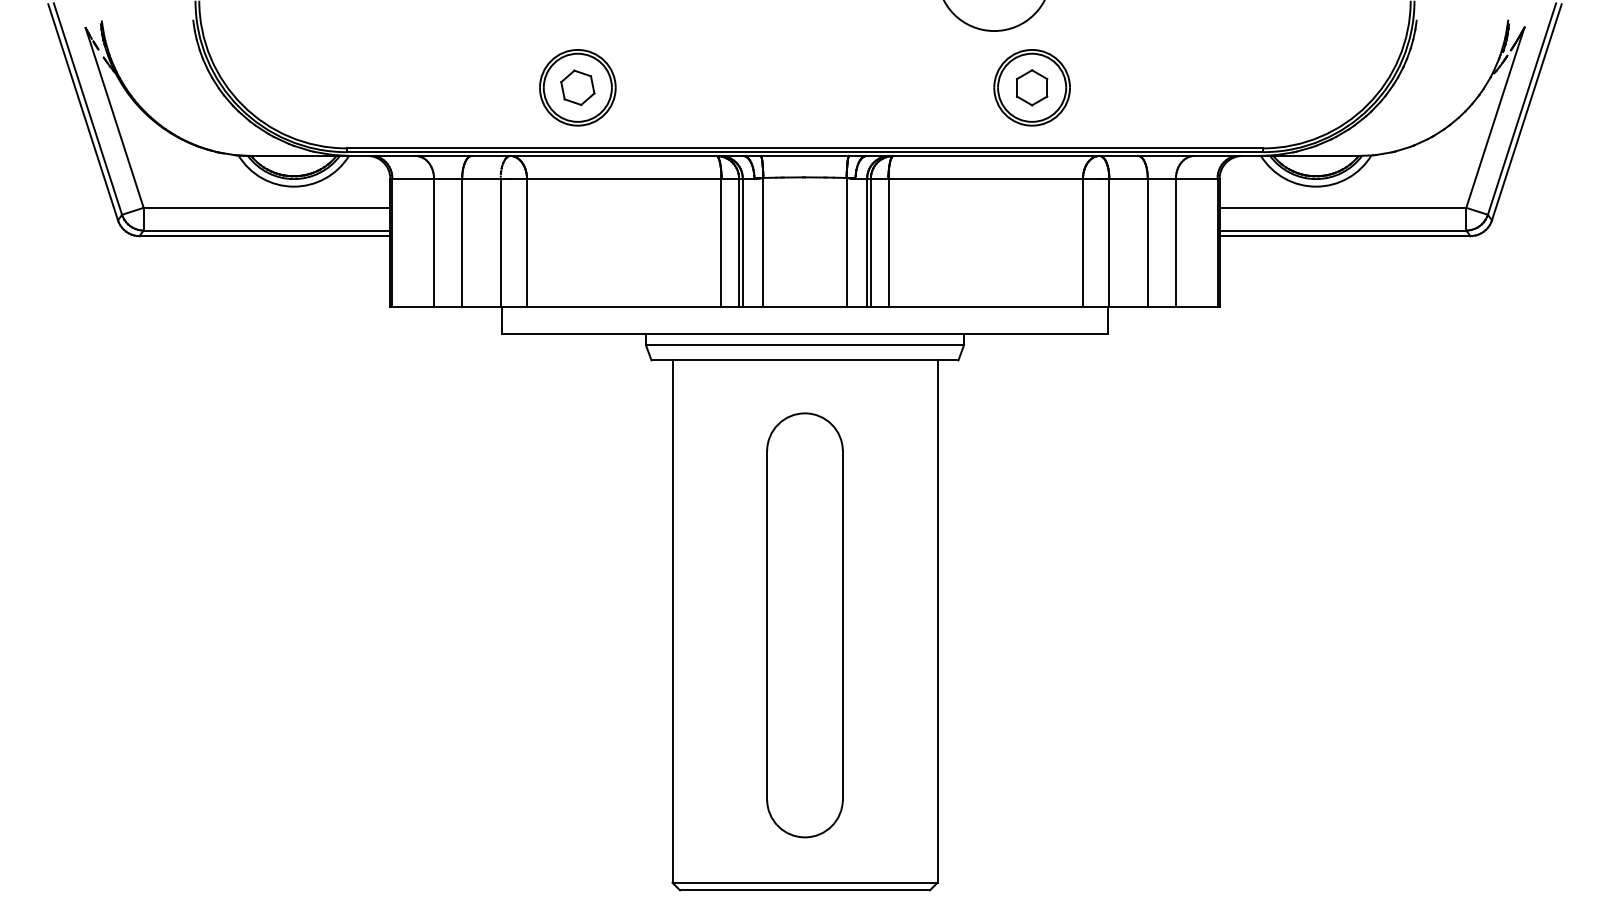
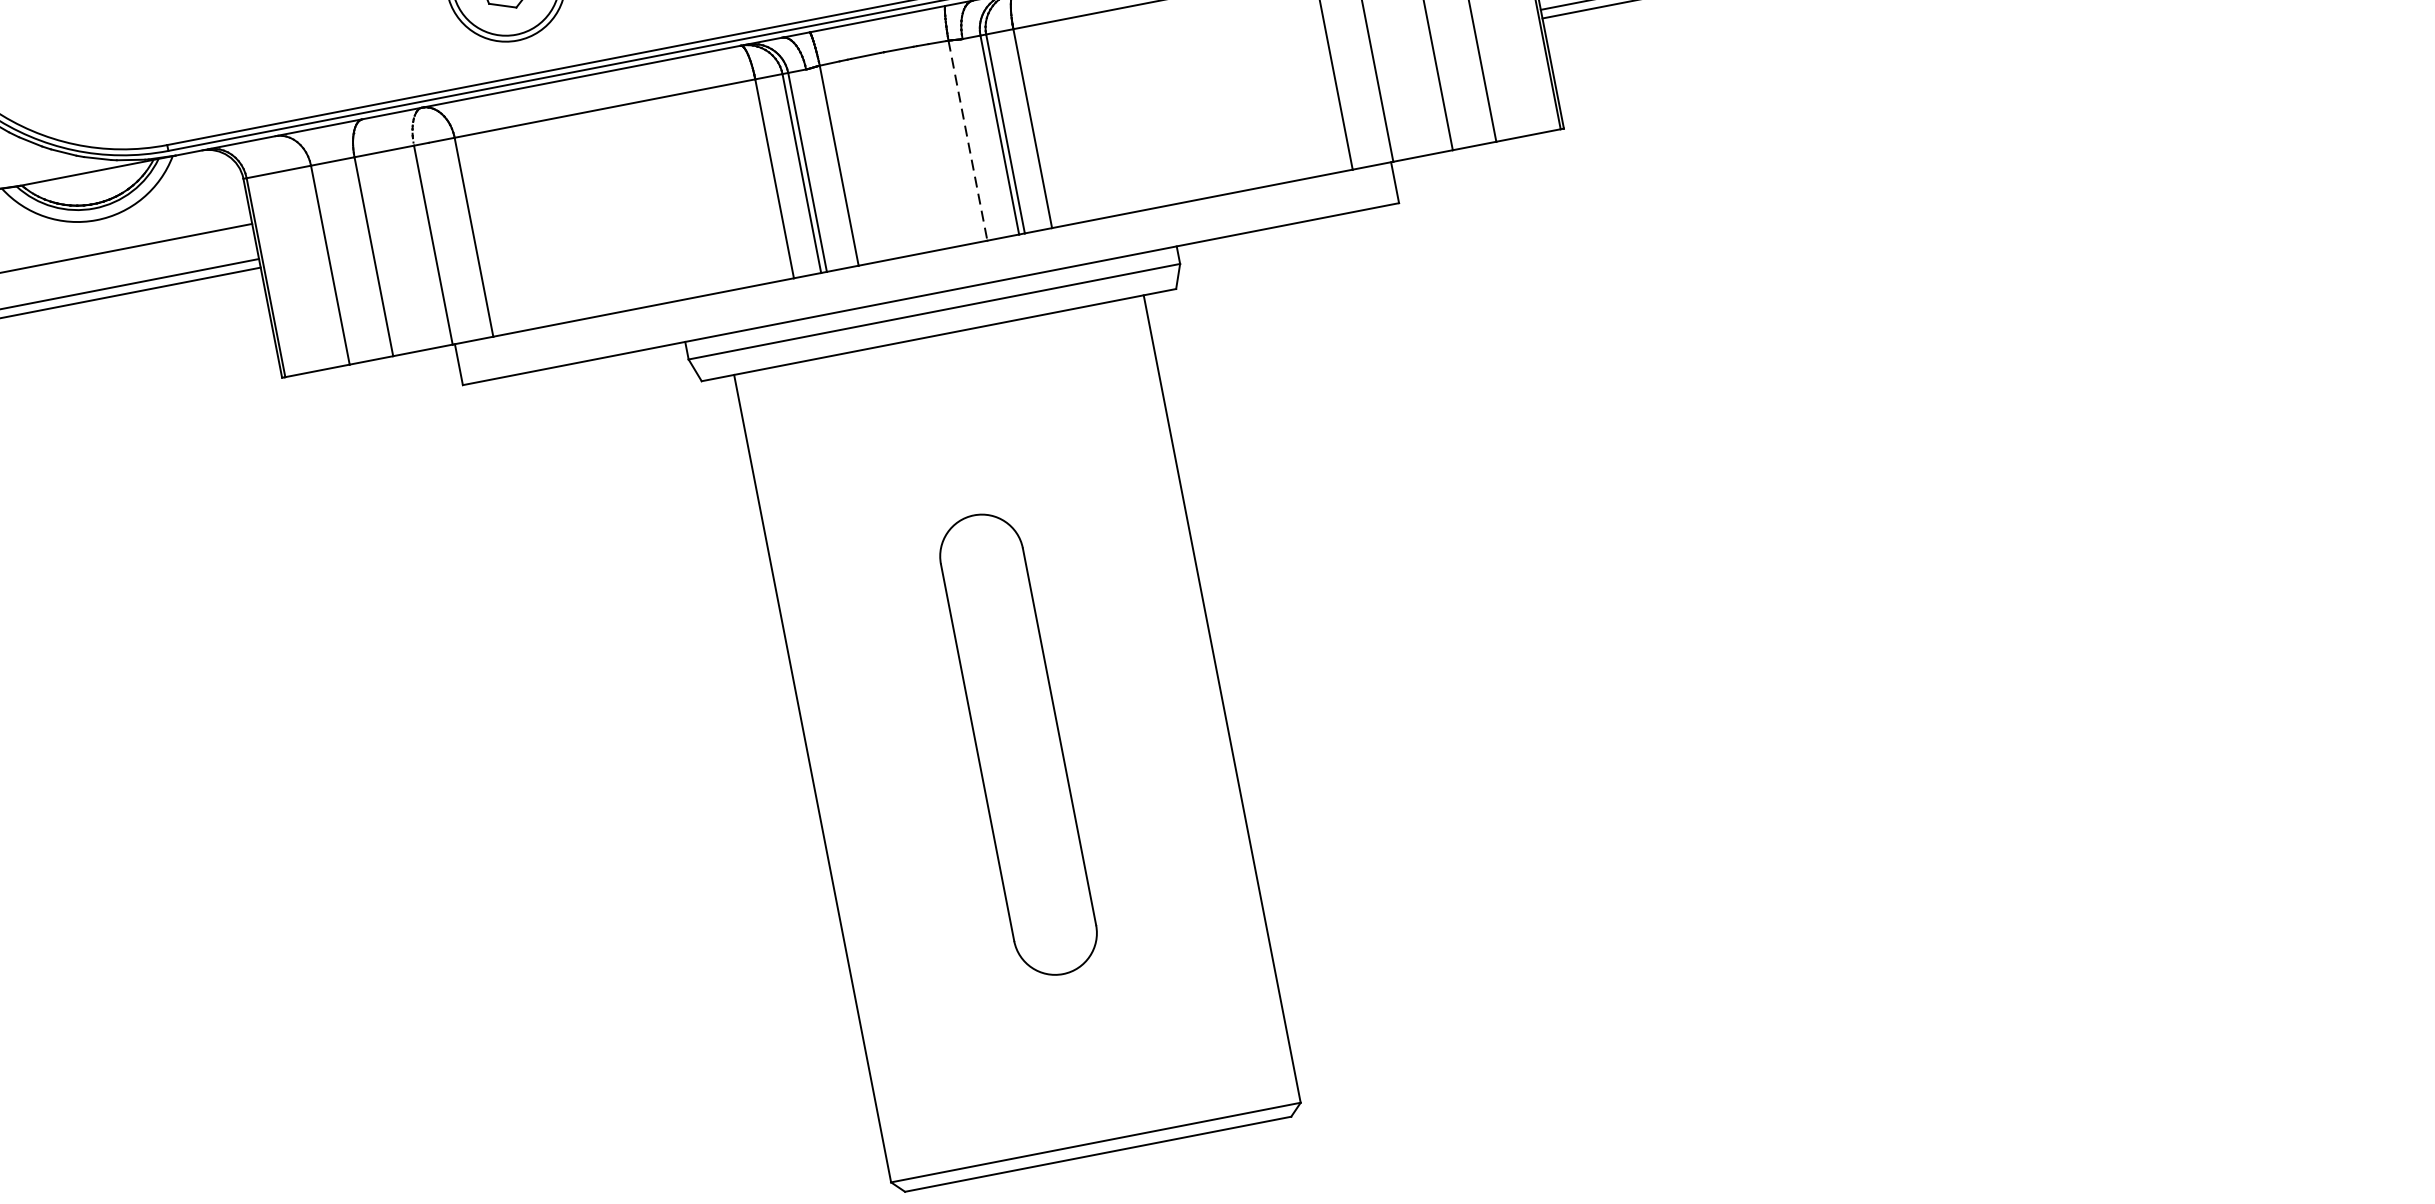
line: (846, 242) -> (967, 140), solid -> dashed
part: (804, 625) -> (1017, 745), size x0.7

